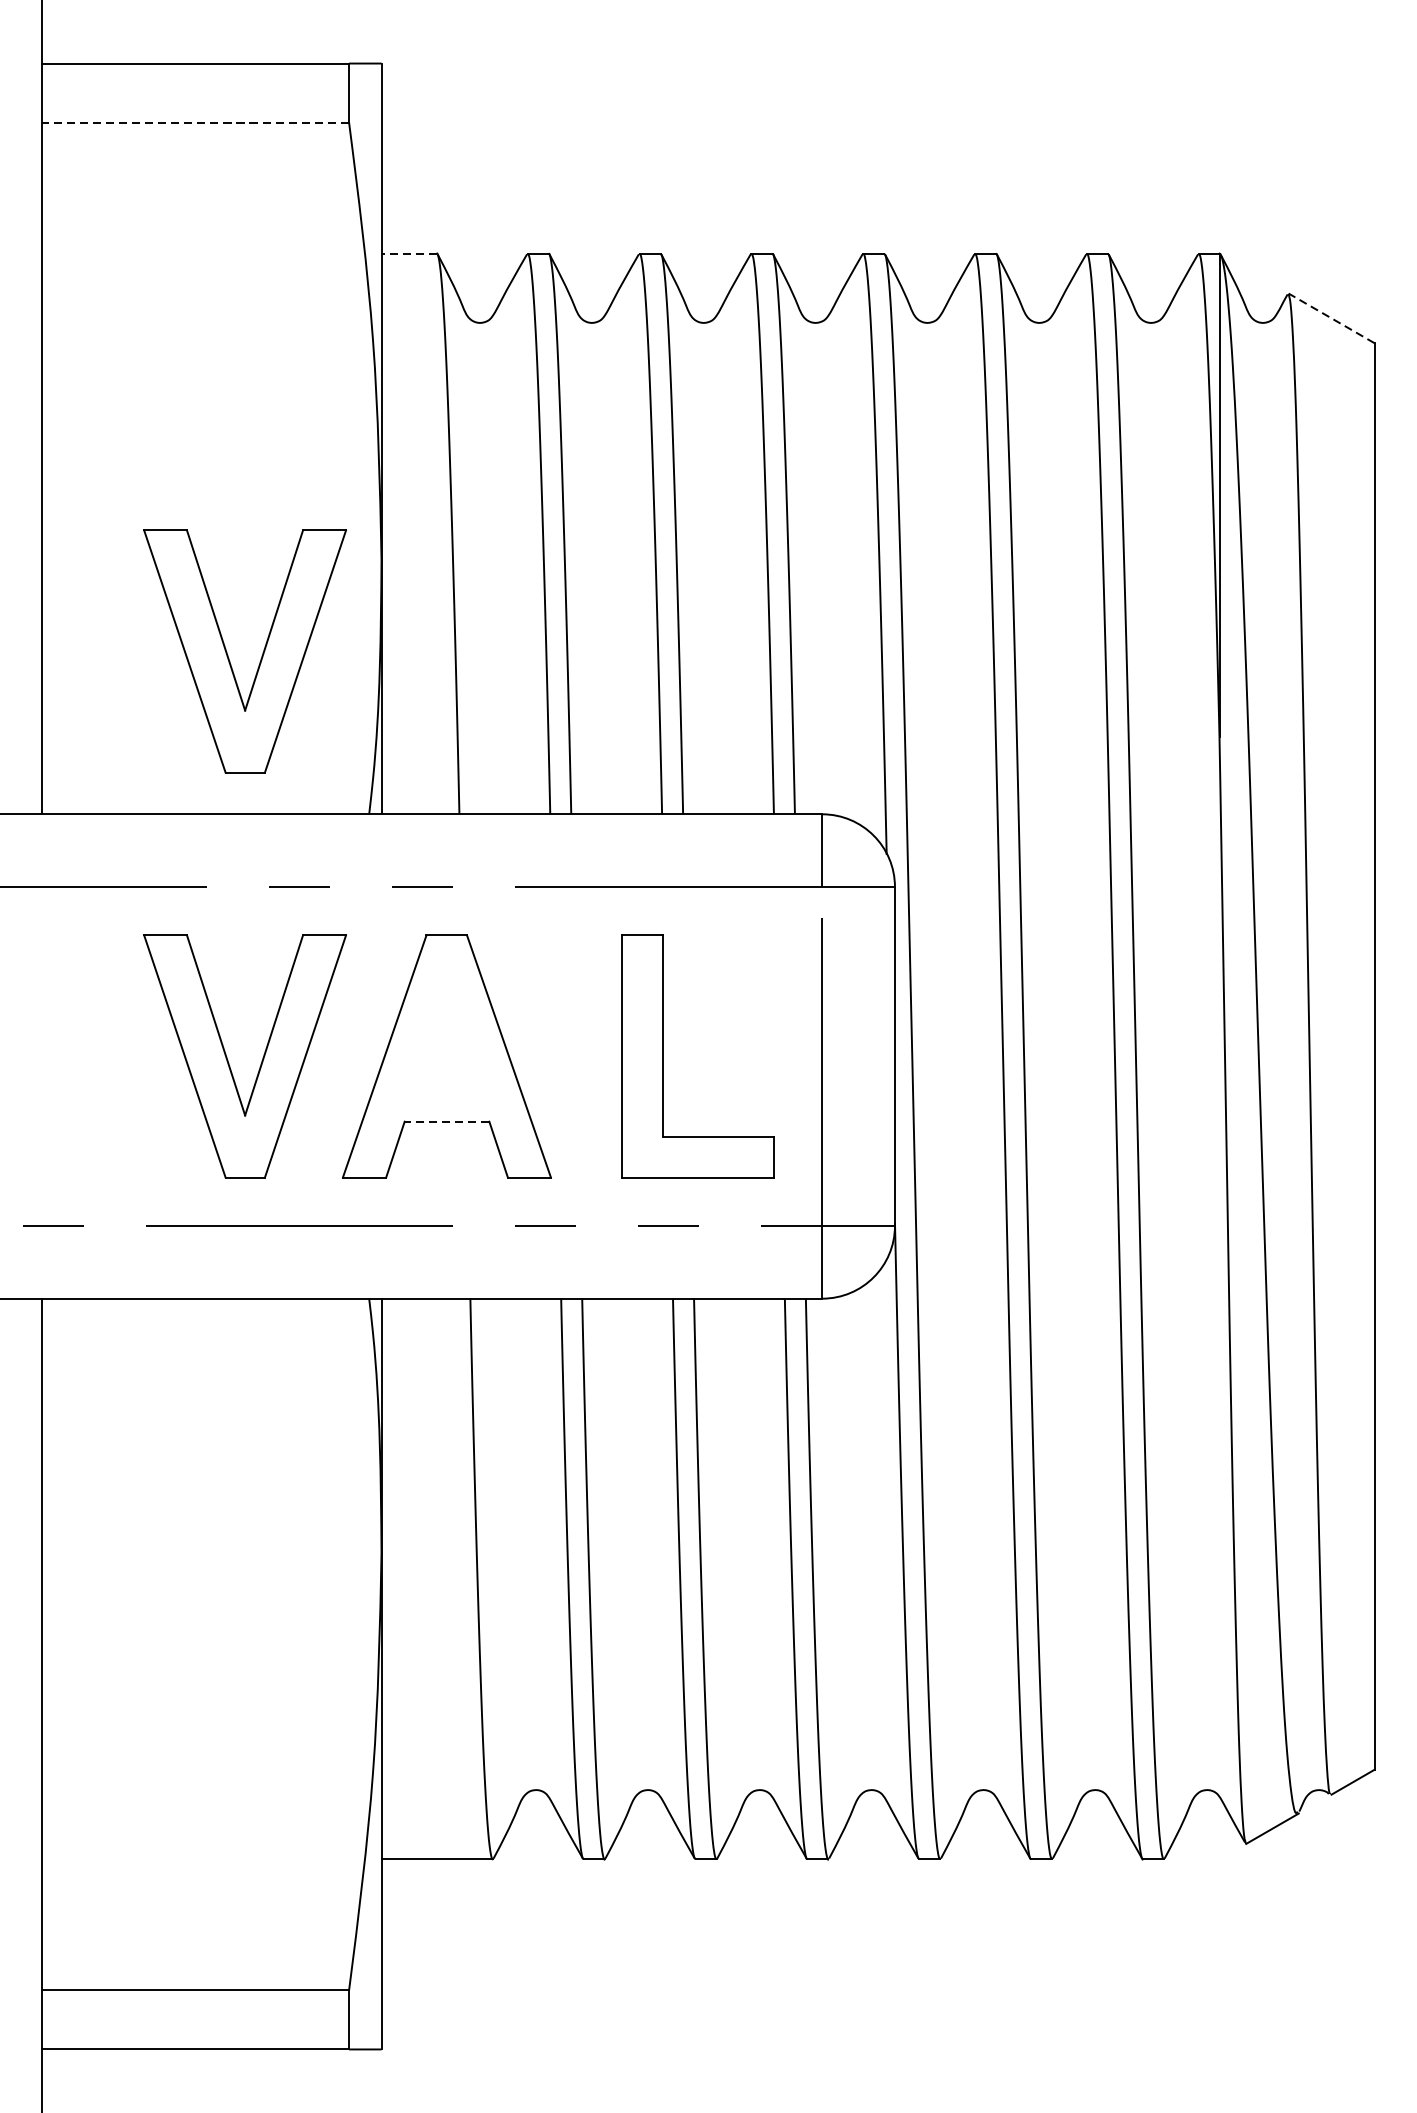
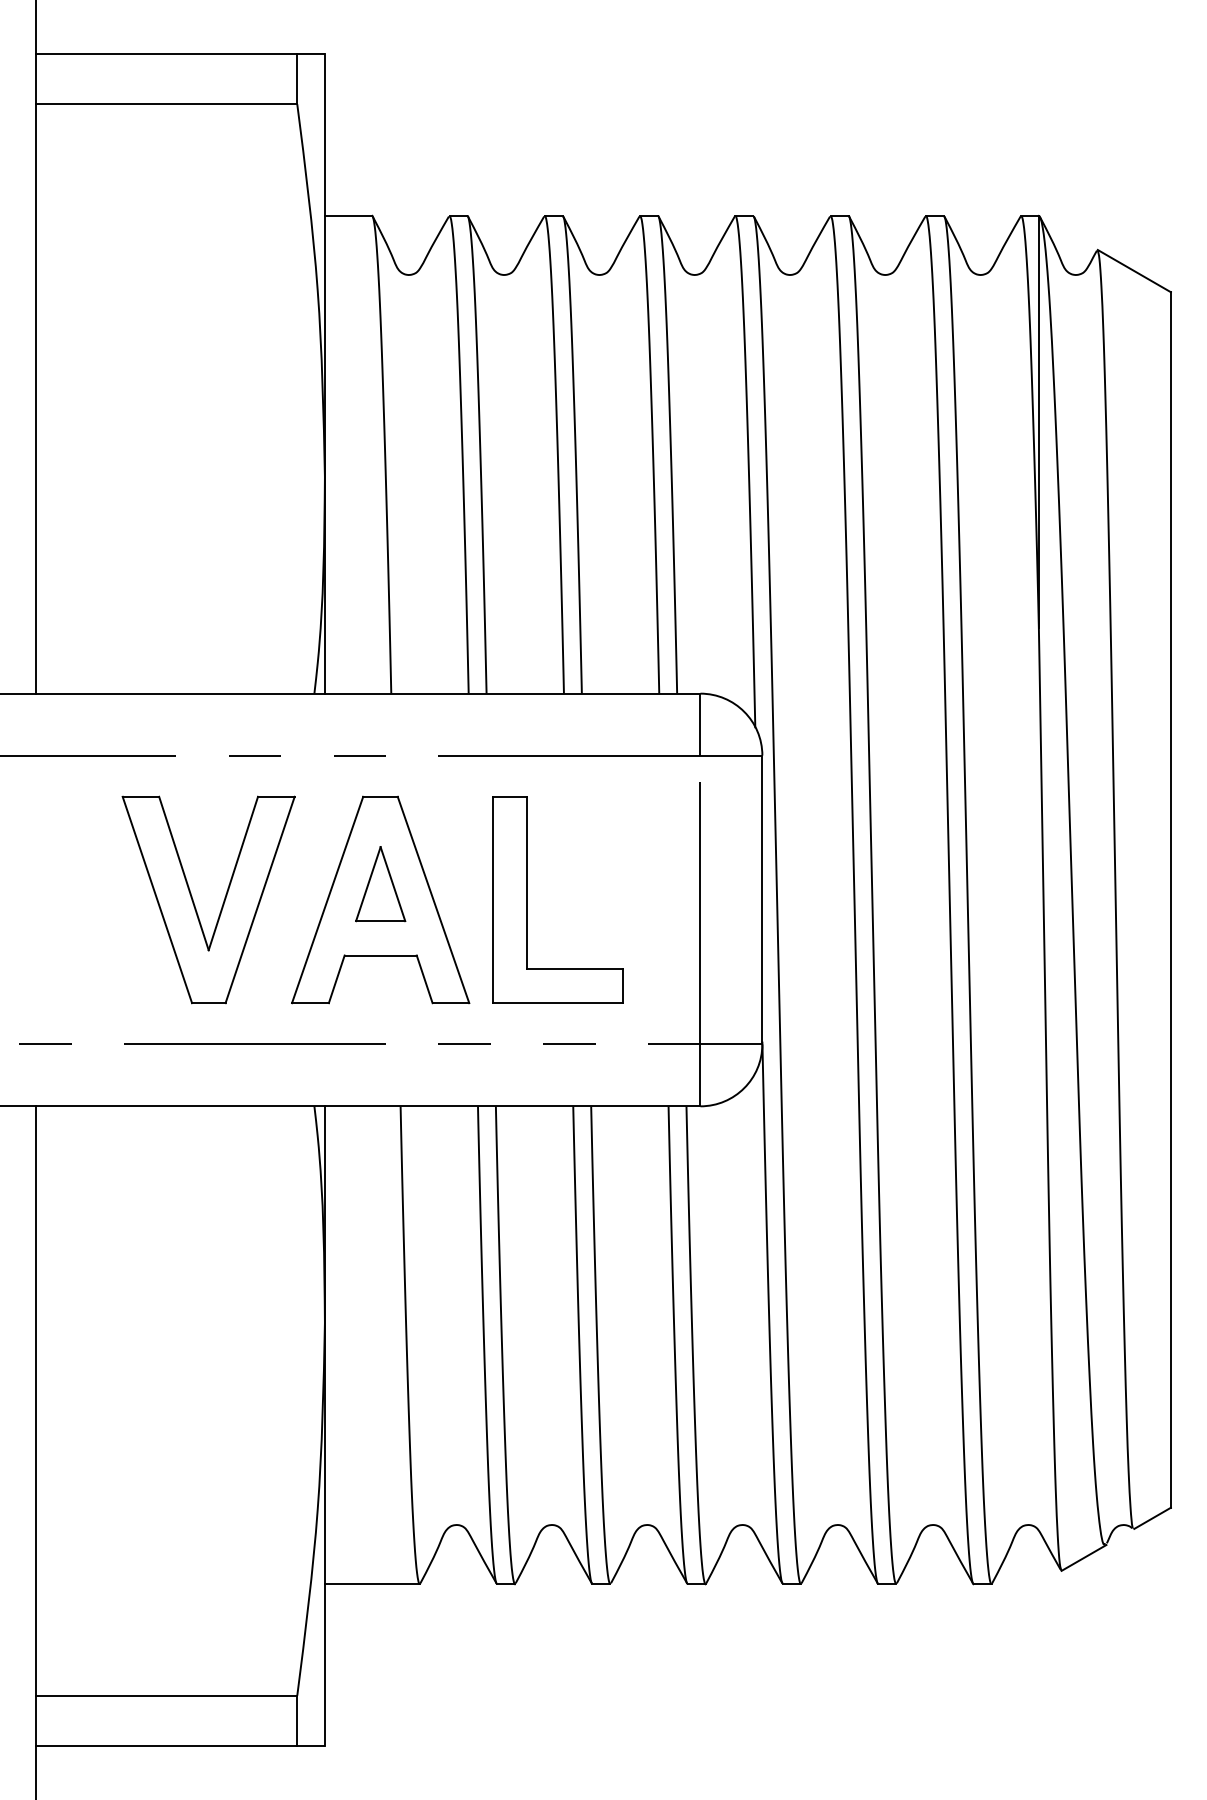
line: (195, 122) -> (166, 104), dashed -> solid
line: (409, 253) -> (348, 215), dashed -> solid
line: (1330, 317) -> (1133, 270), dashed -> solid
part: (228, 654) -> (194, 557), removed
part: (446, 1038) -> (380, 884), added
part: (662, 1055) -> (527, 899), moved
line: (446, 1121) -> (380, 955), dashed -> solid

